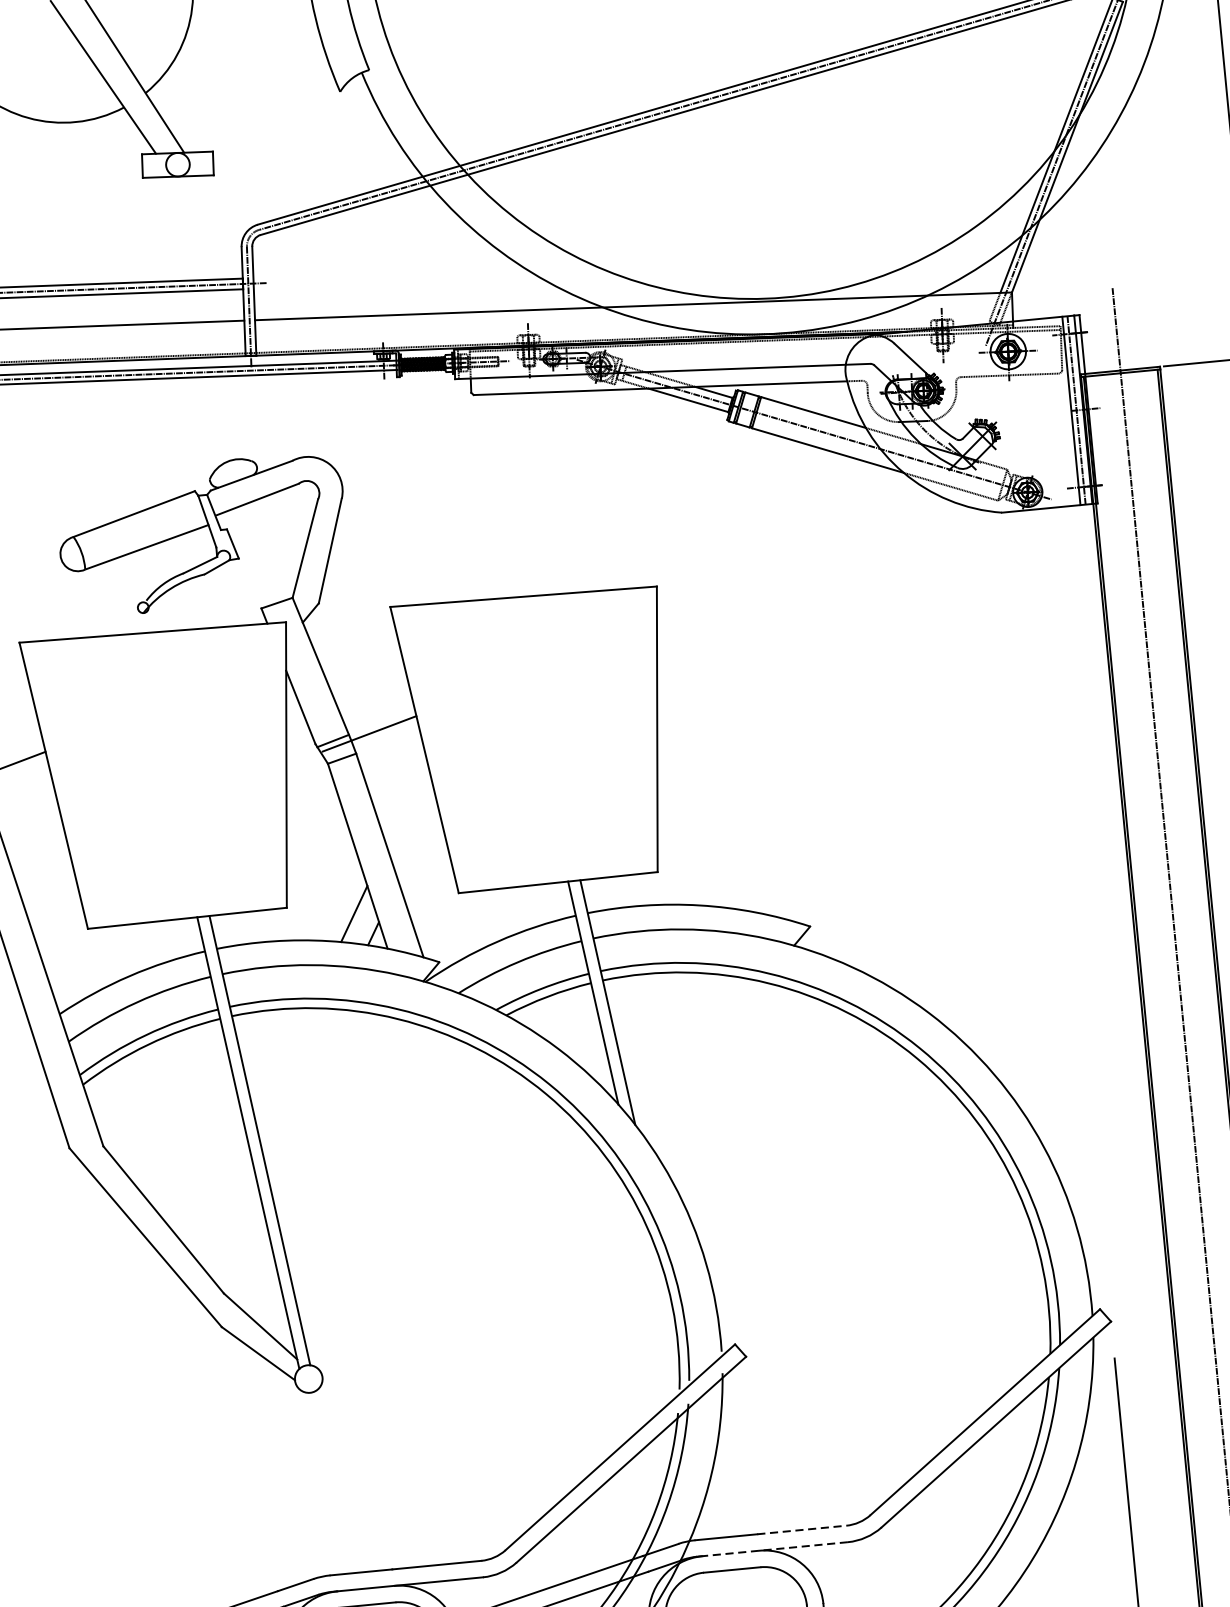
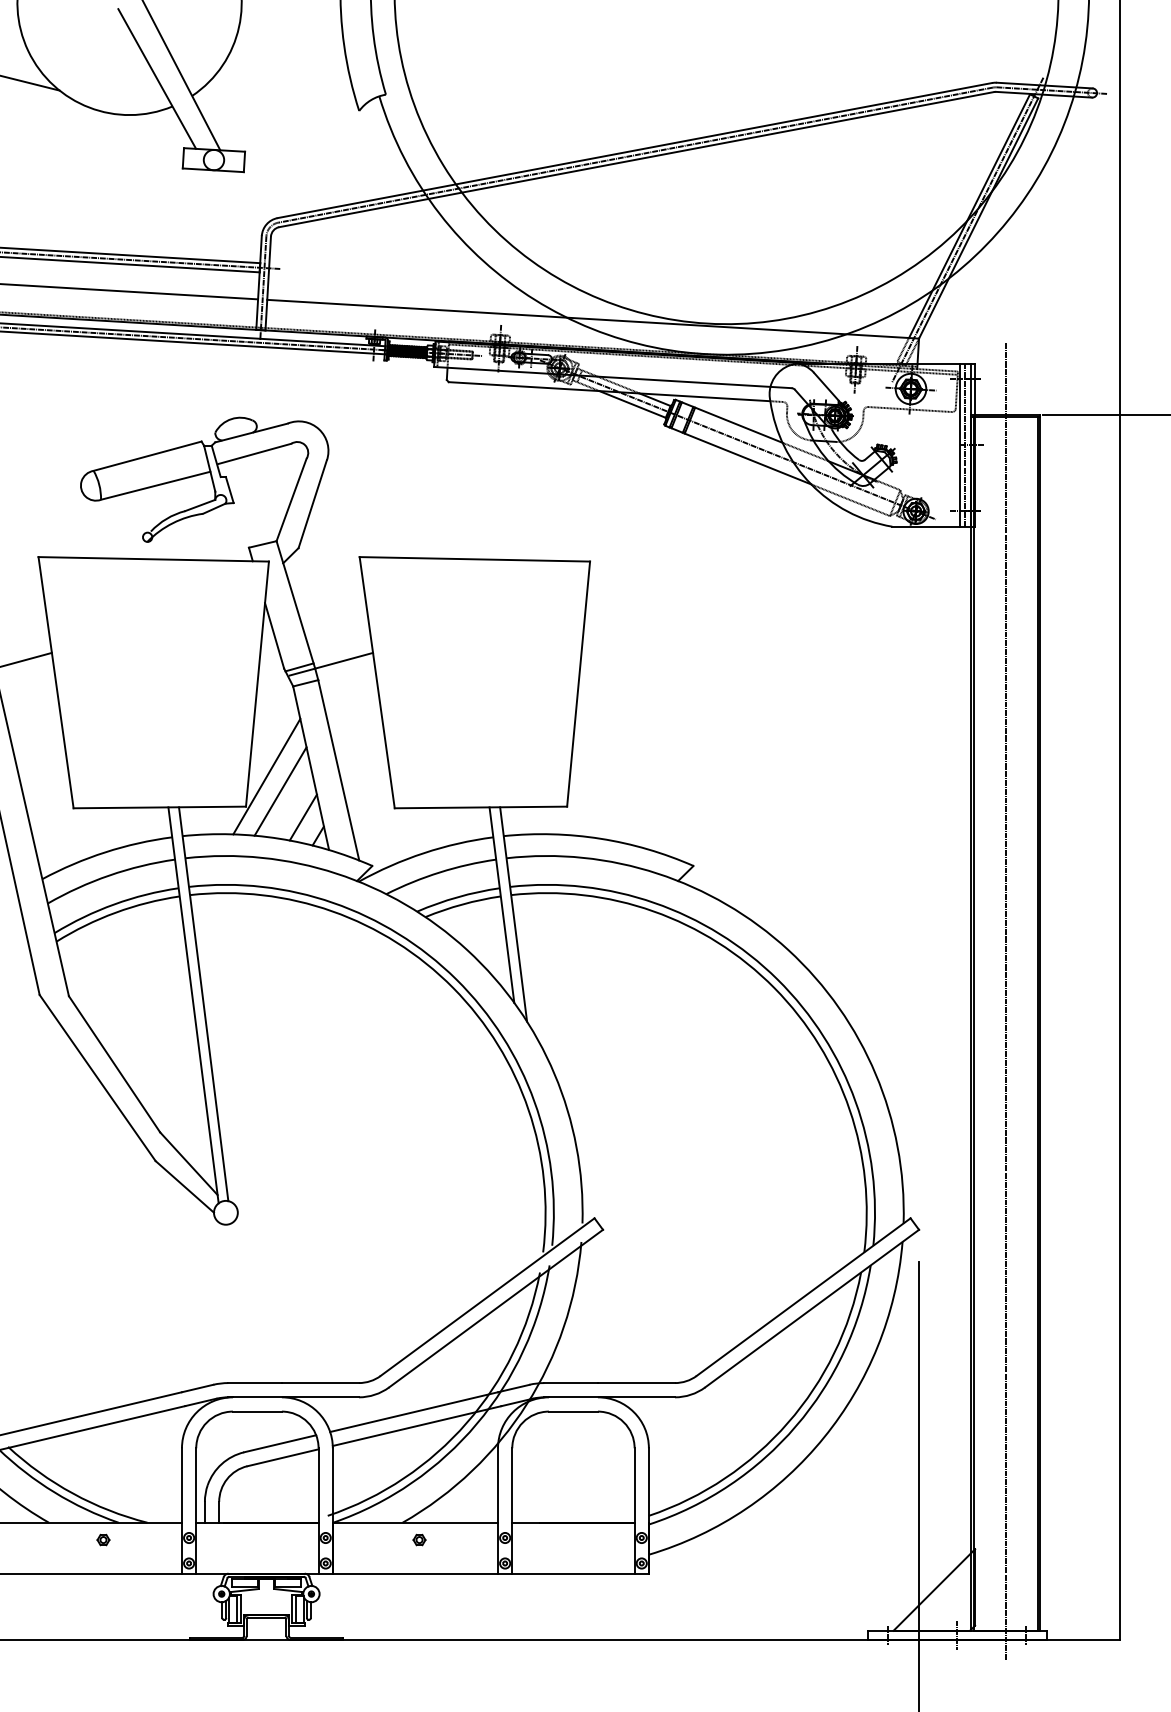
line: (307, 870) -> (266, 776), added
line: (324, 886) -> (280, 791), added
line: (801, 1530) -> (636, 1383), dashed -> solid
line: (774, 1549) -> (611, 1397), dashed -> solid

